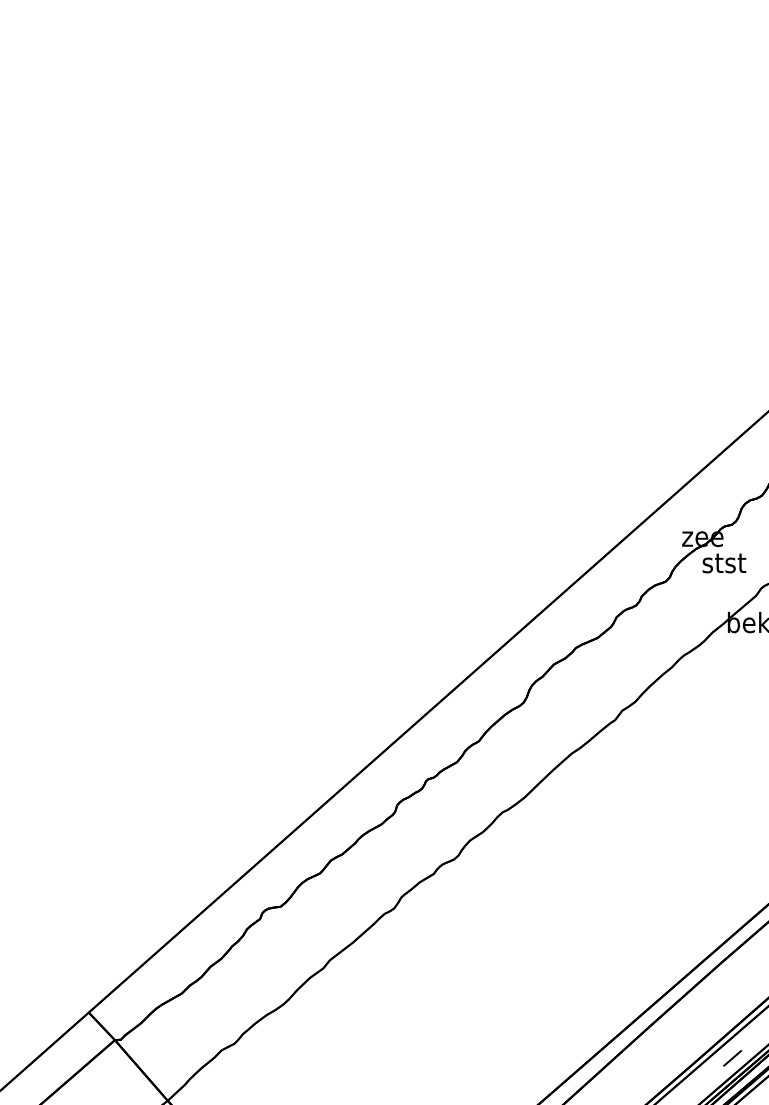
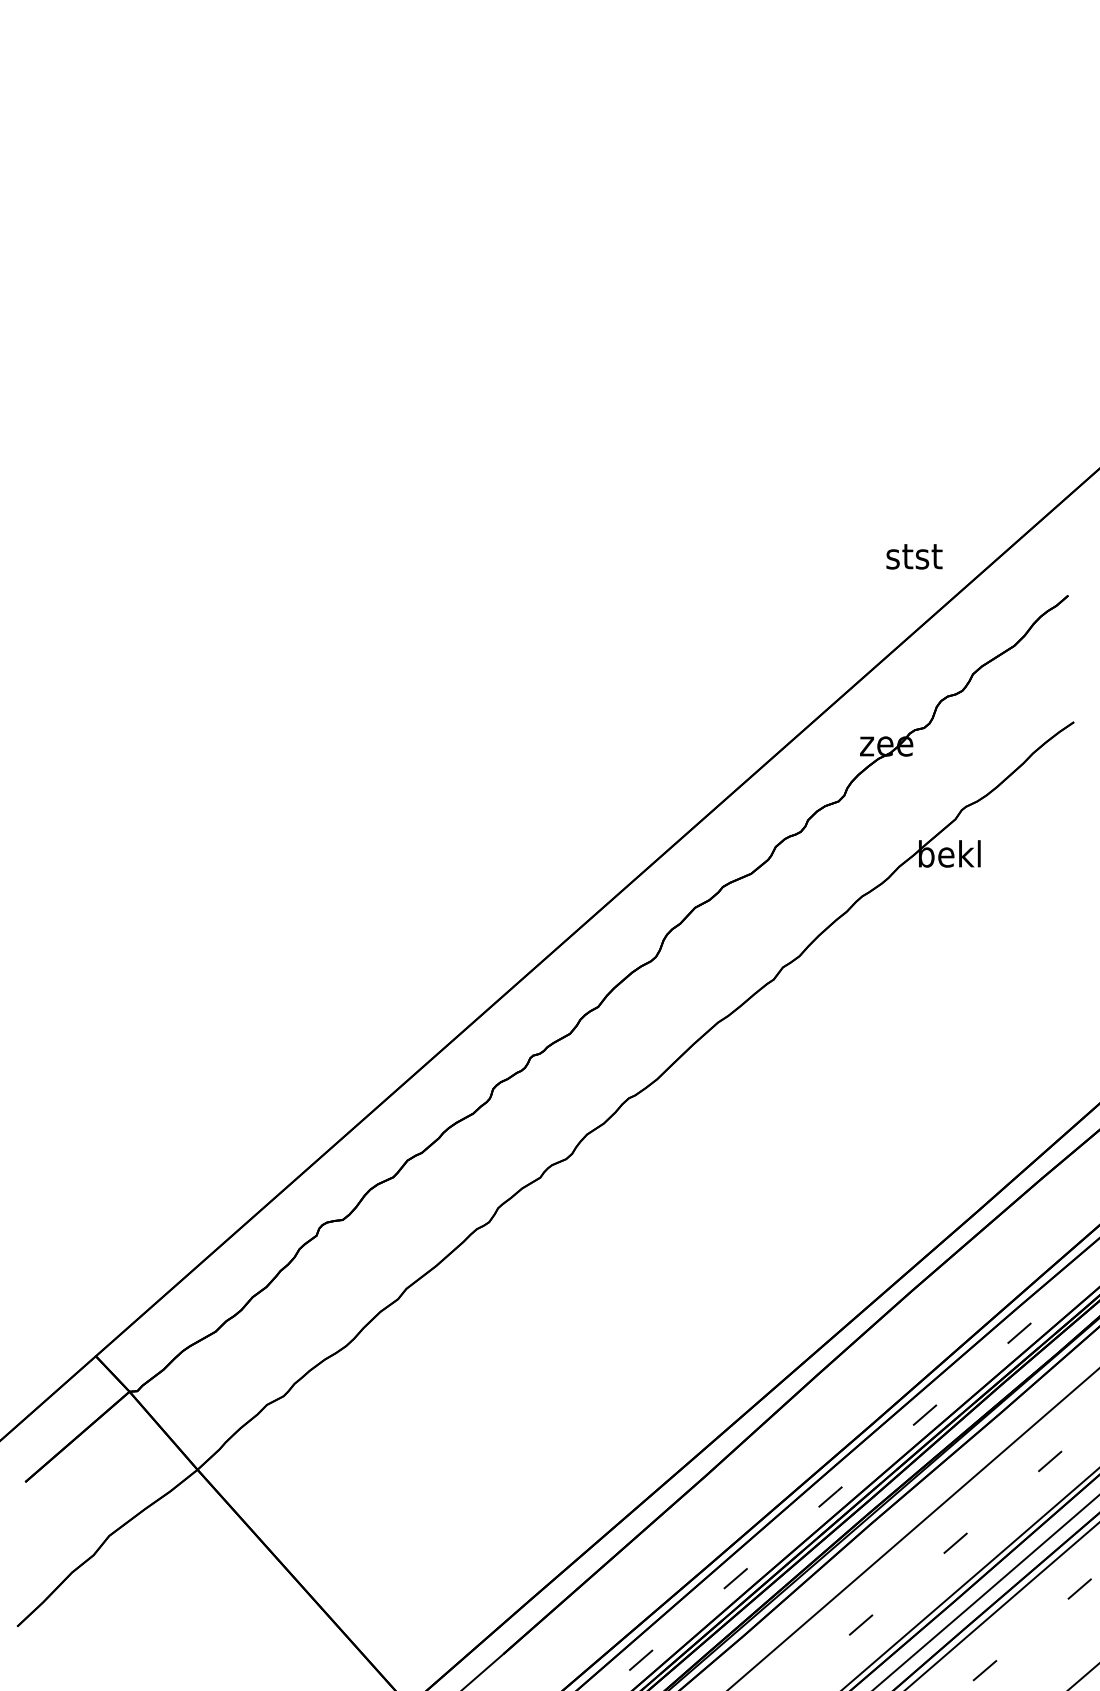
text: (724, 563) -> (914, 556), moved

